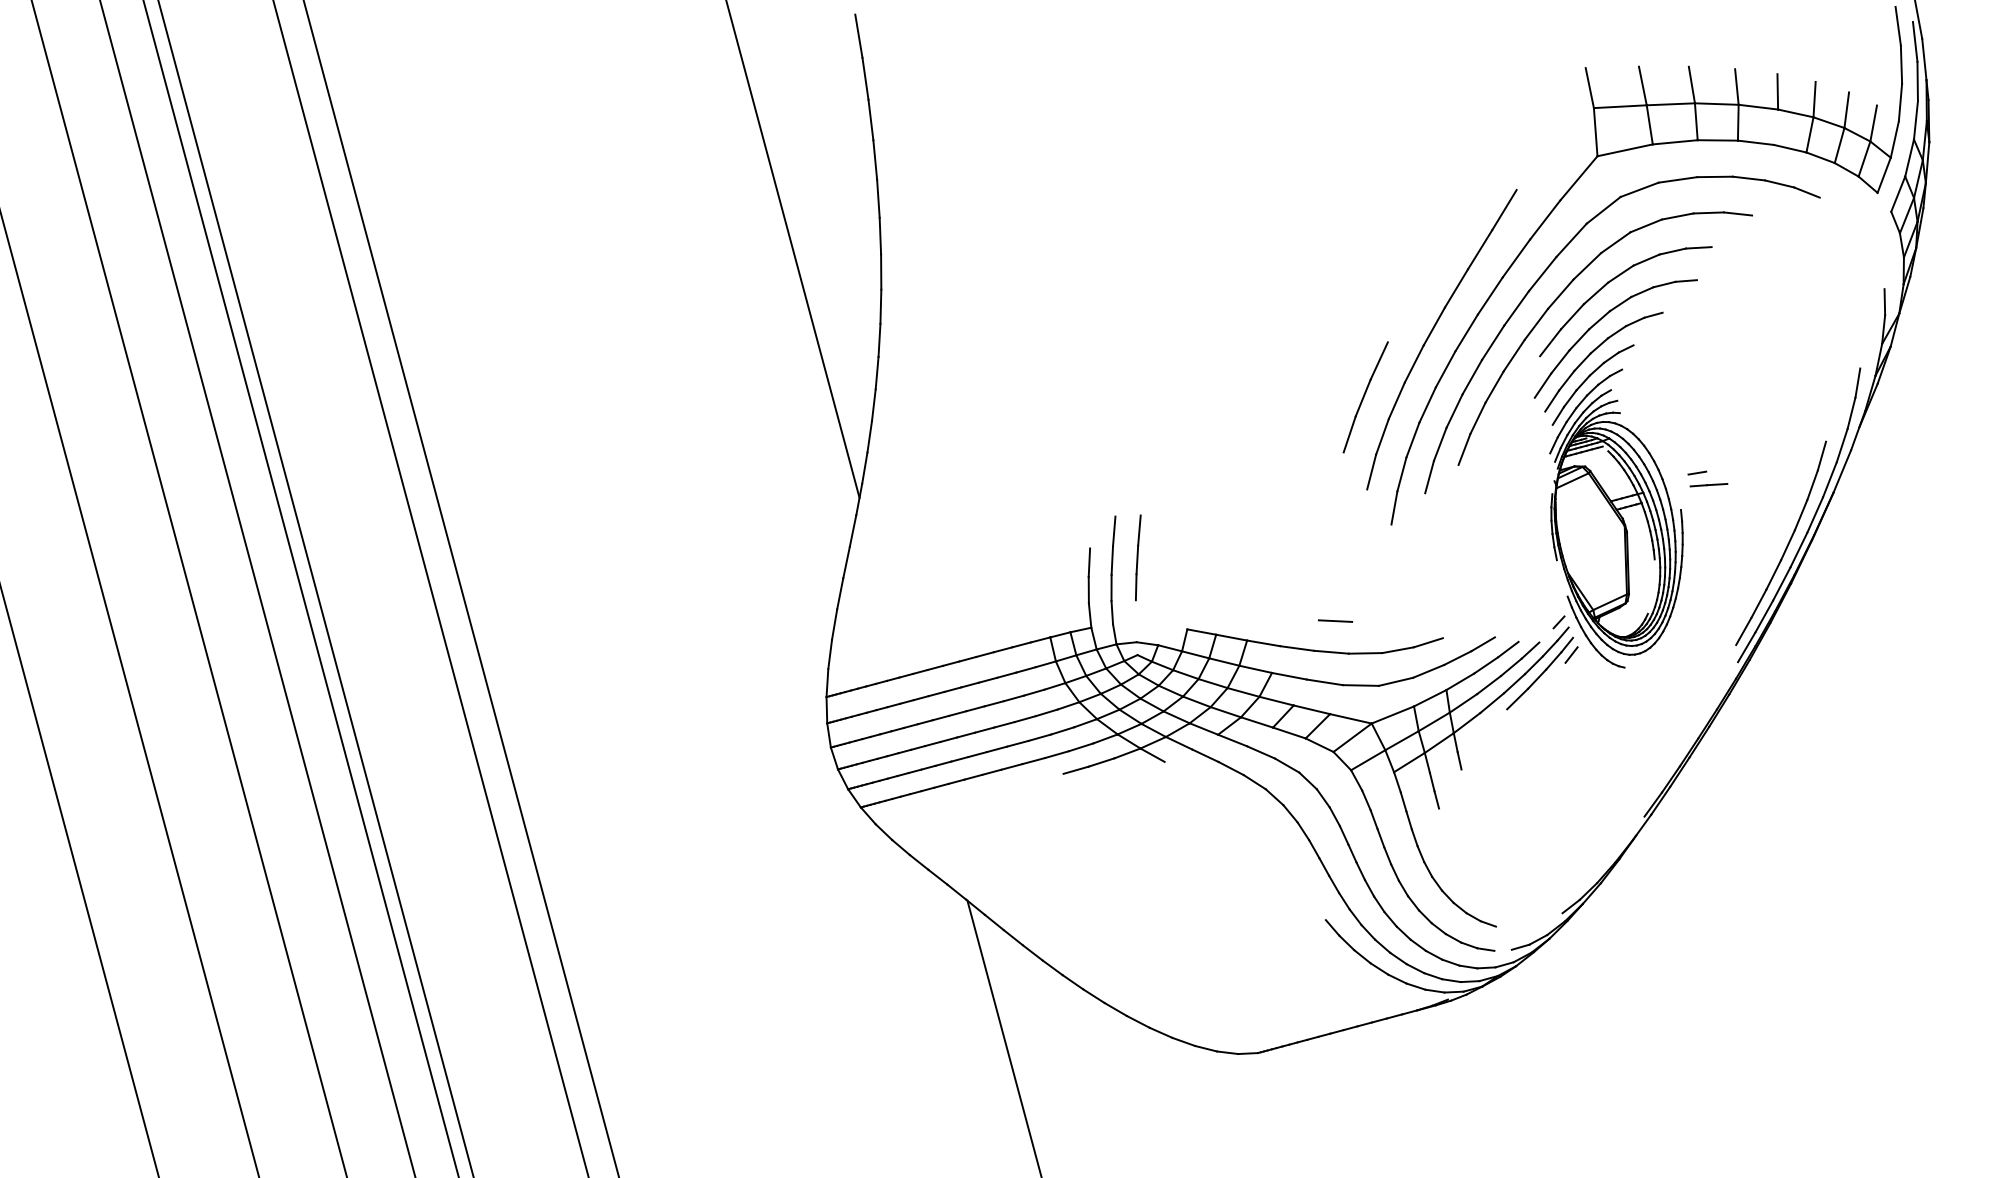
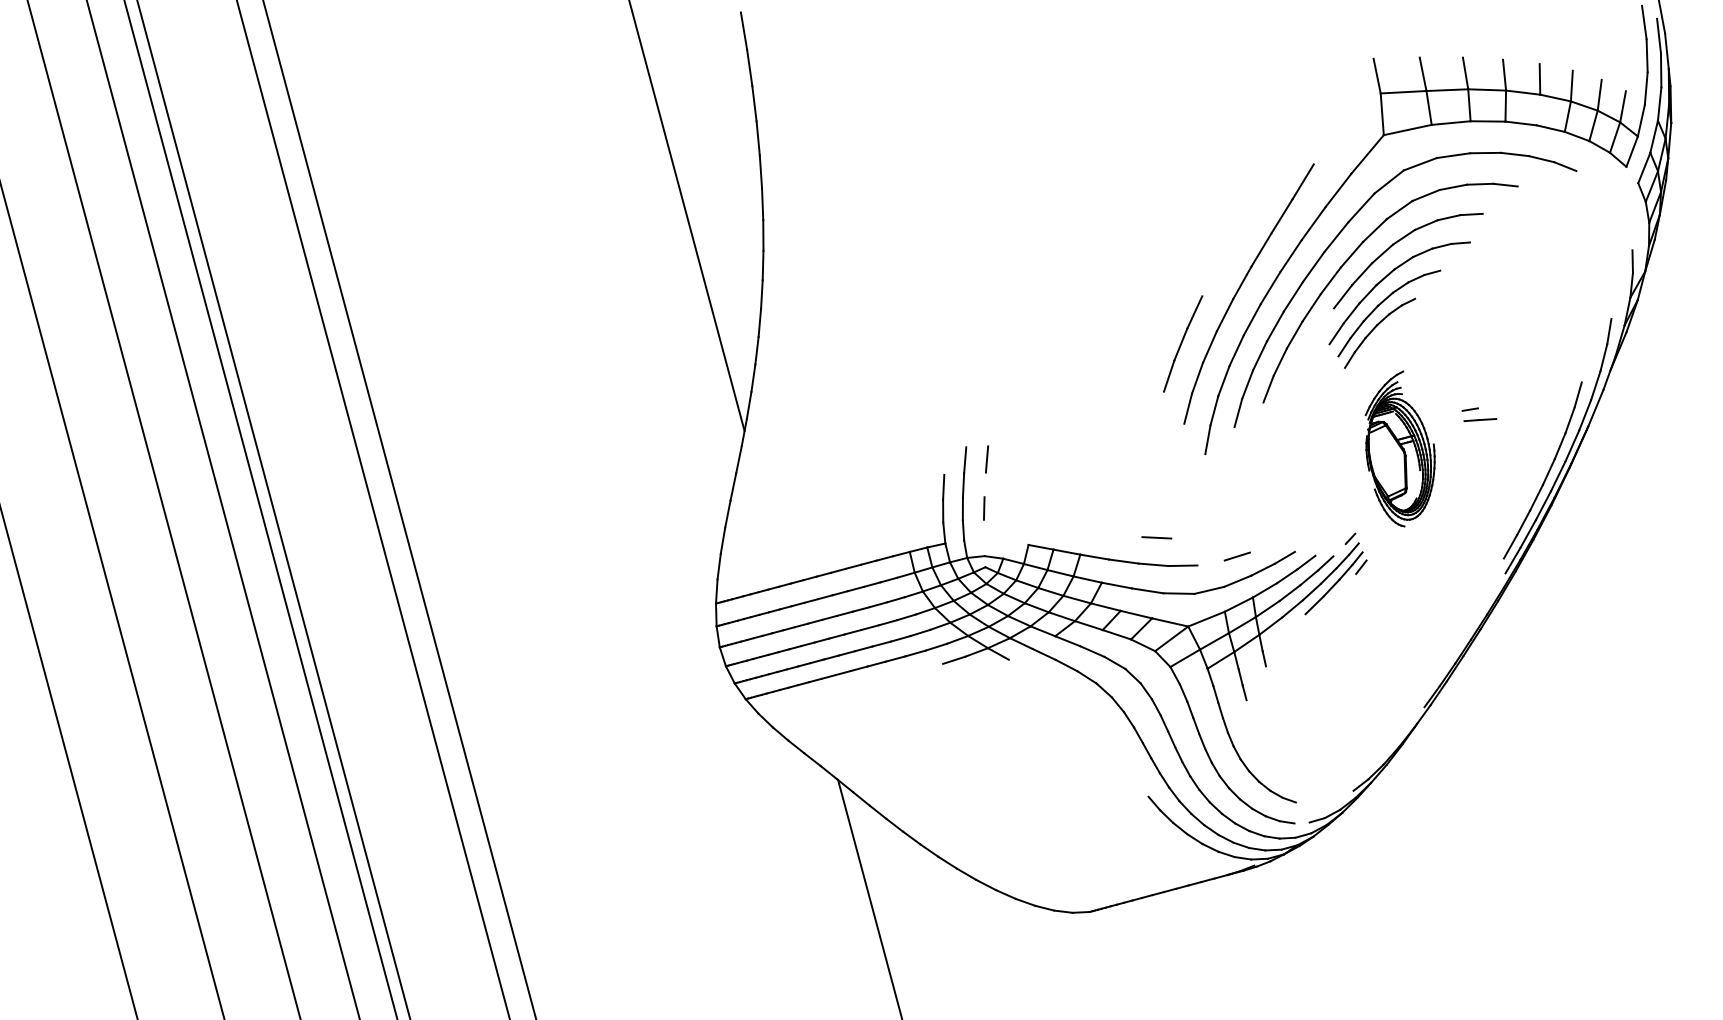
part: (1616, 518) -> (1400, 448), size x0.6
line: (1137, 559) -> (985, 484), removed
line: (1397, 650) -> (1210, 563), removed
line: (1075, 769) -> (931, 666), removed

